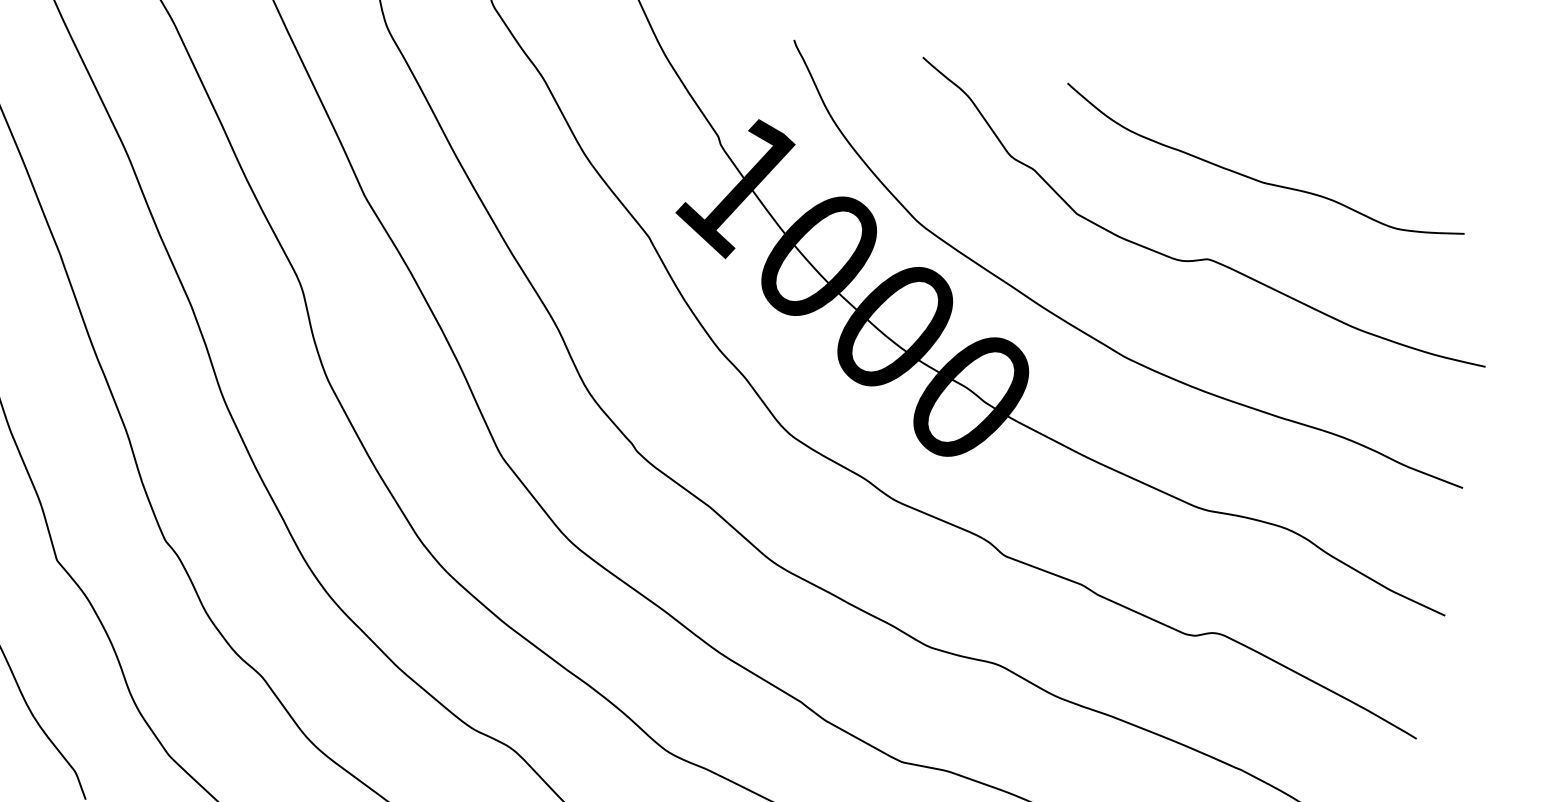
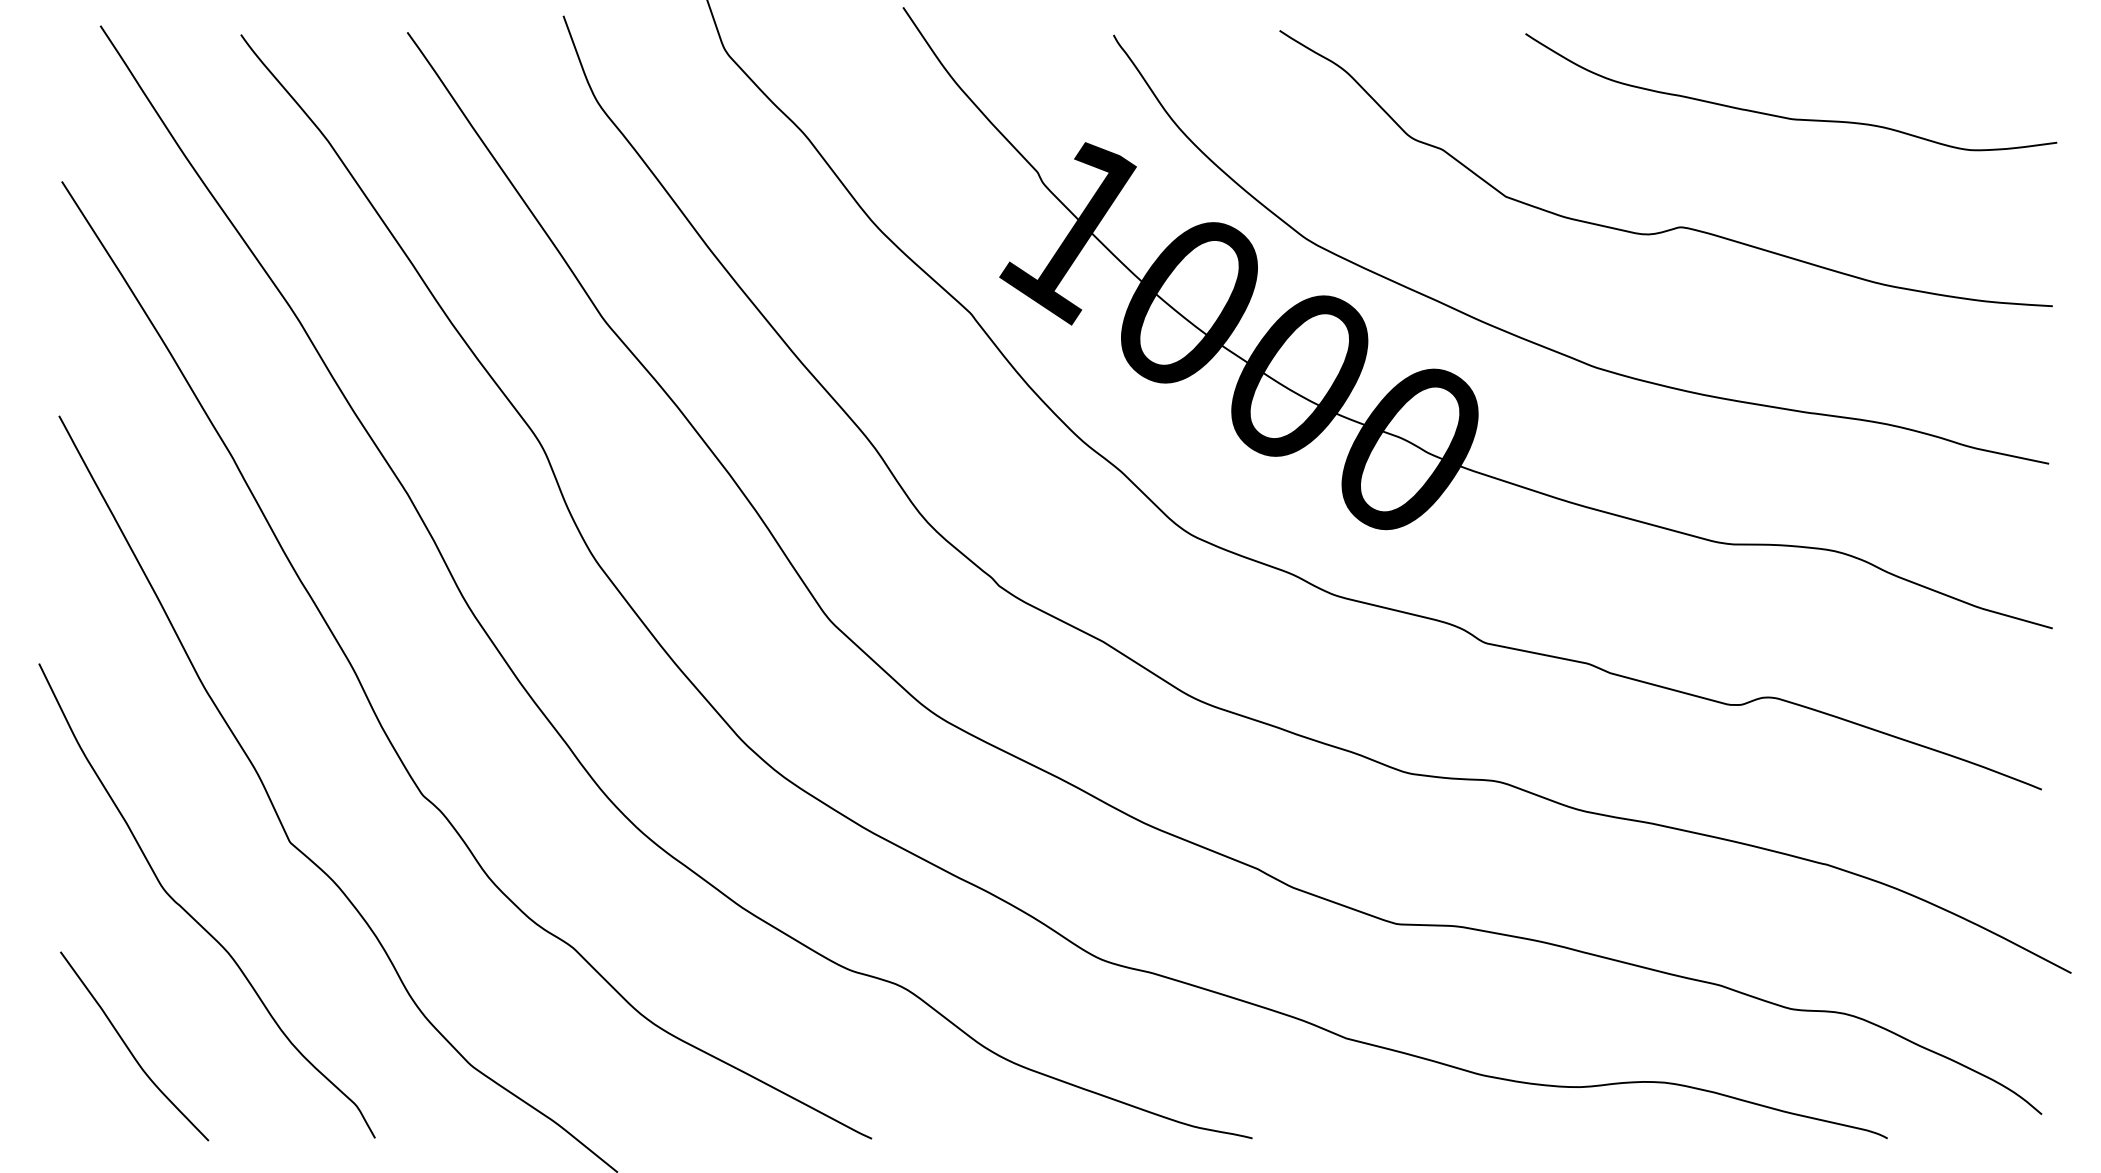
curve: (1257, 179) -> (1784, 116), moved

